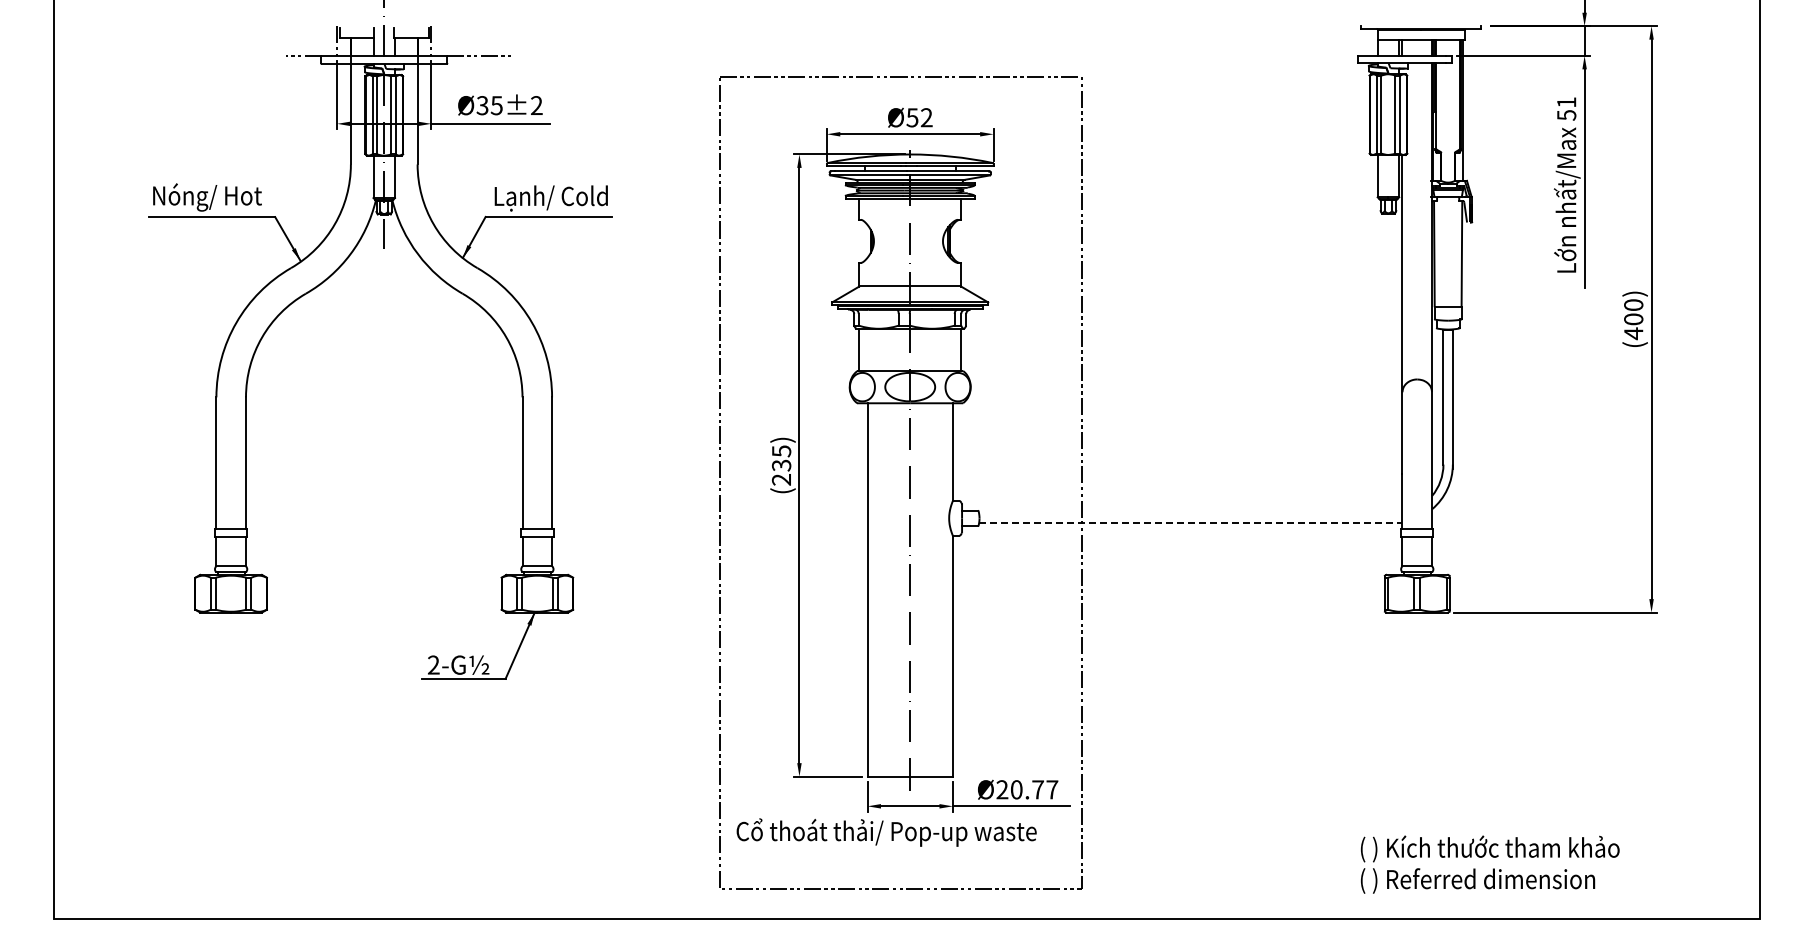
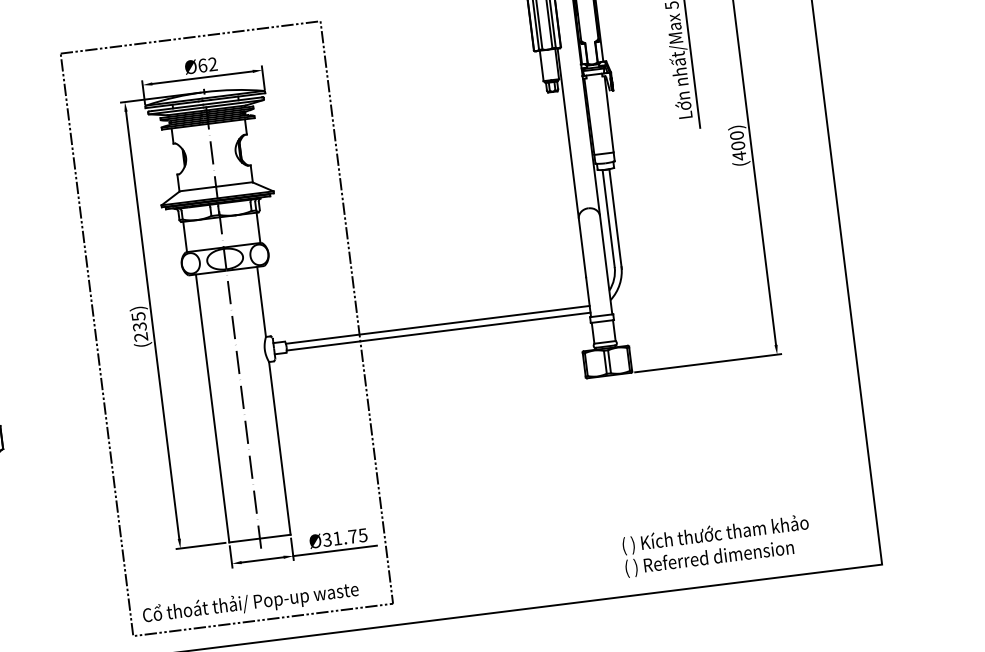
text: (912, 117) -> (202, 65), Ø52 -> Ø62
line: (1190, 513) -> (437, 324), added
line: (1190, 523) -> (438, 331), dashed -> solid
text: (1027, 789) -> (345, 537), Ø20.77 -> Ø31.75
text: (886, 832) -> (250, 603), moved
text: (1490, 864) -> (717, 545), moved

